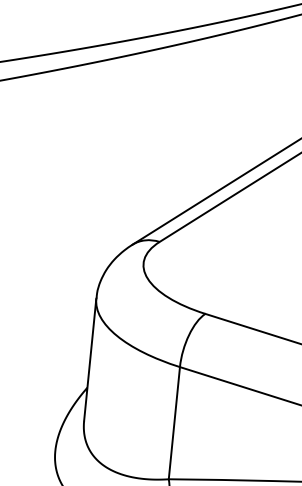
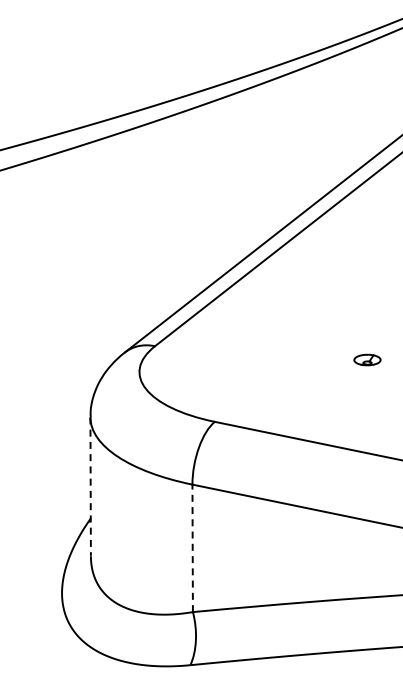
line: (90, 360) -> (90, 487), solid -> dashed
line: (174, 423) -> (192, 548), solid -> dashed

